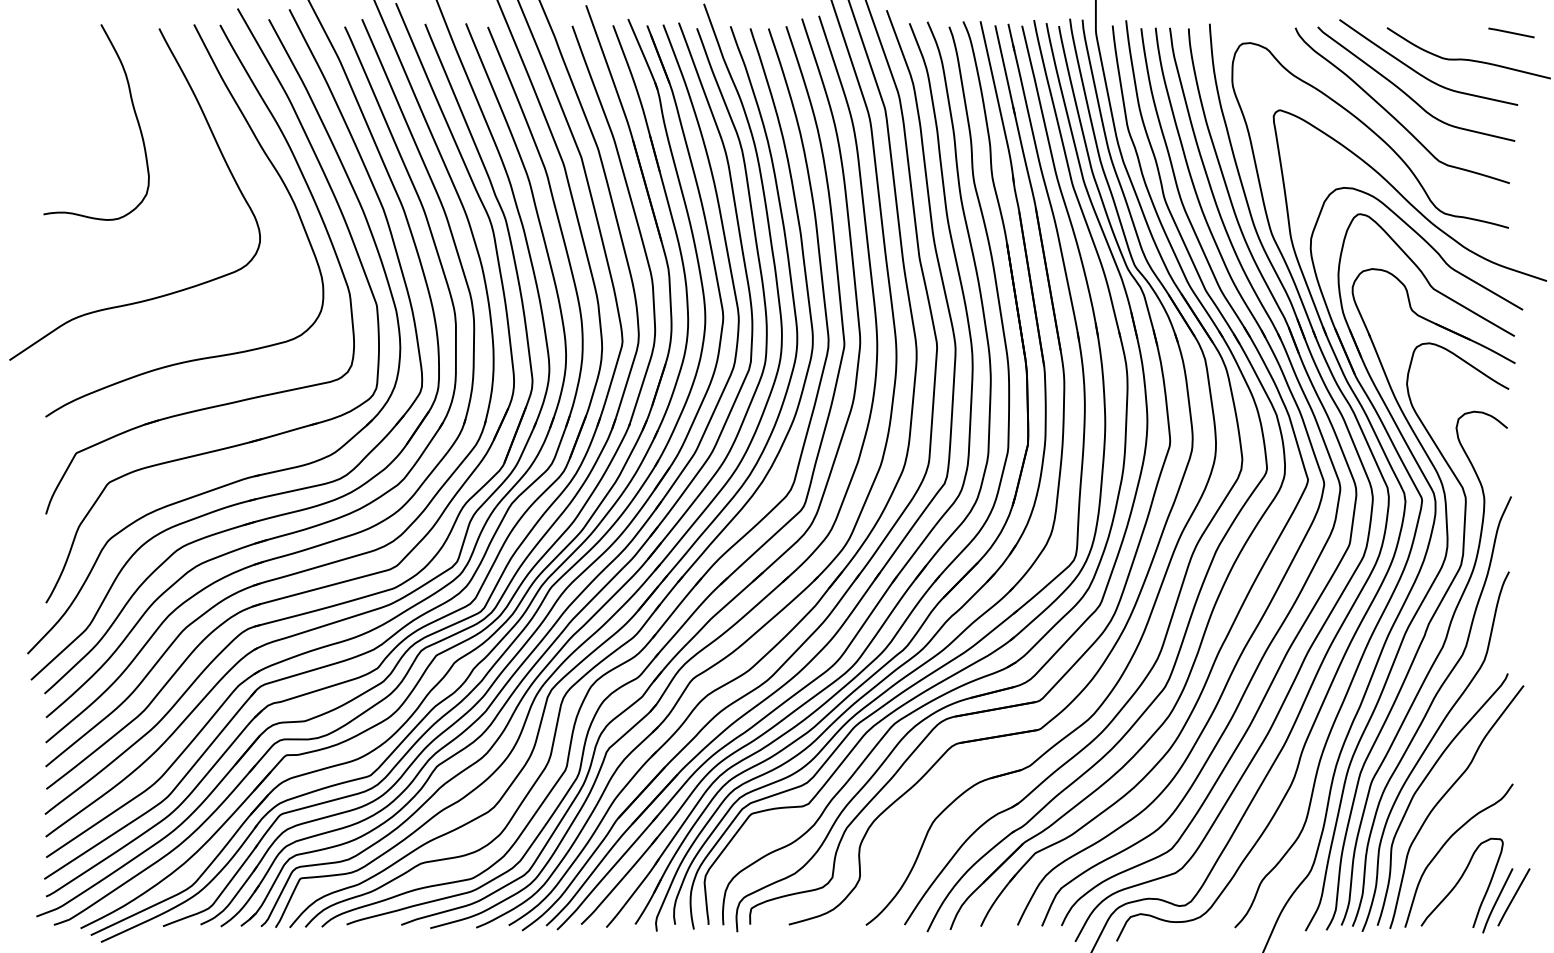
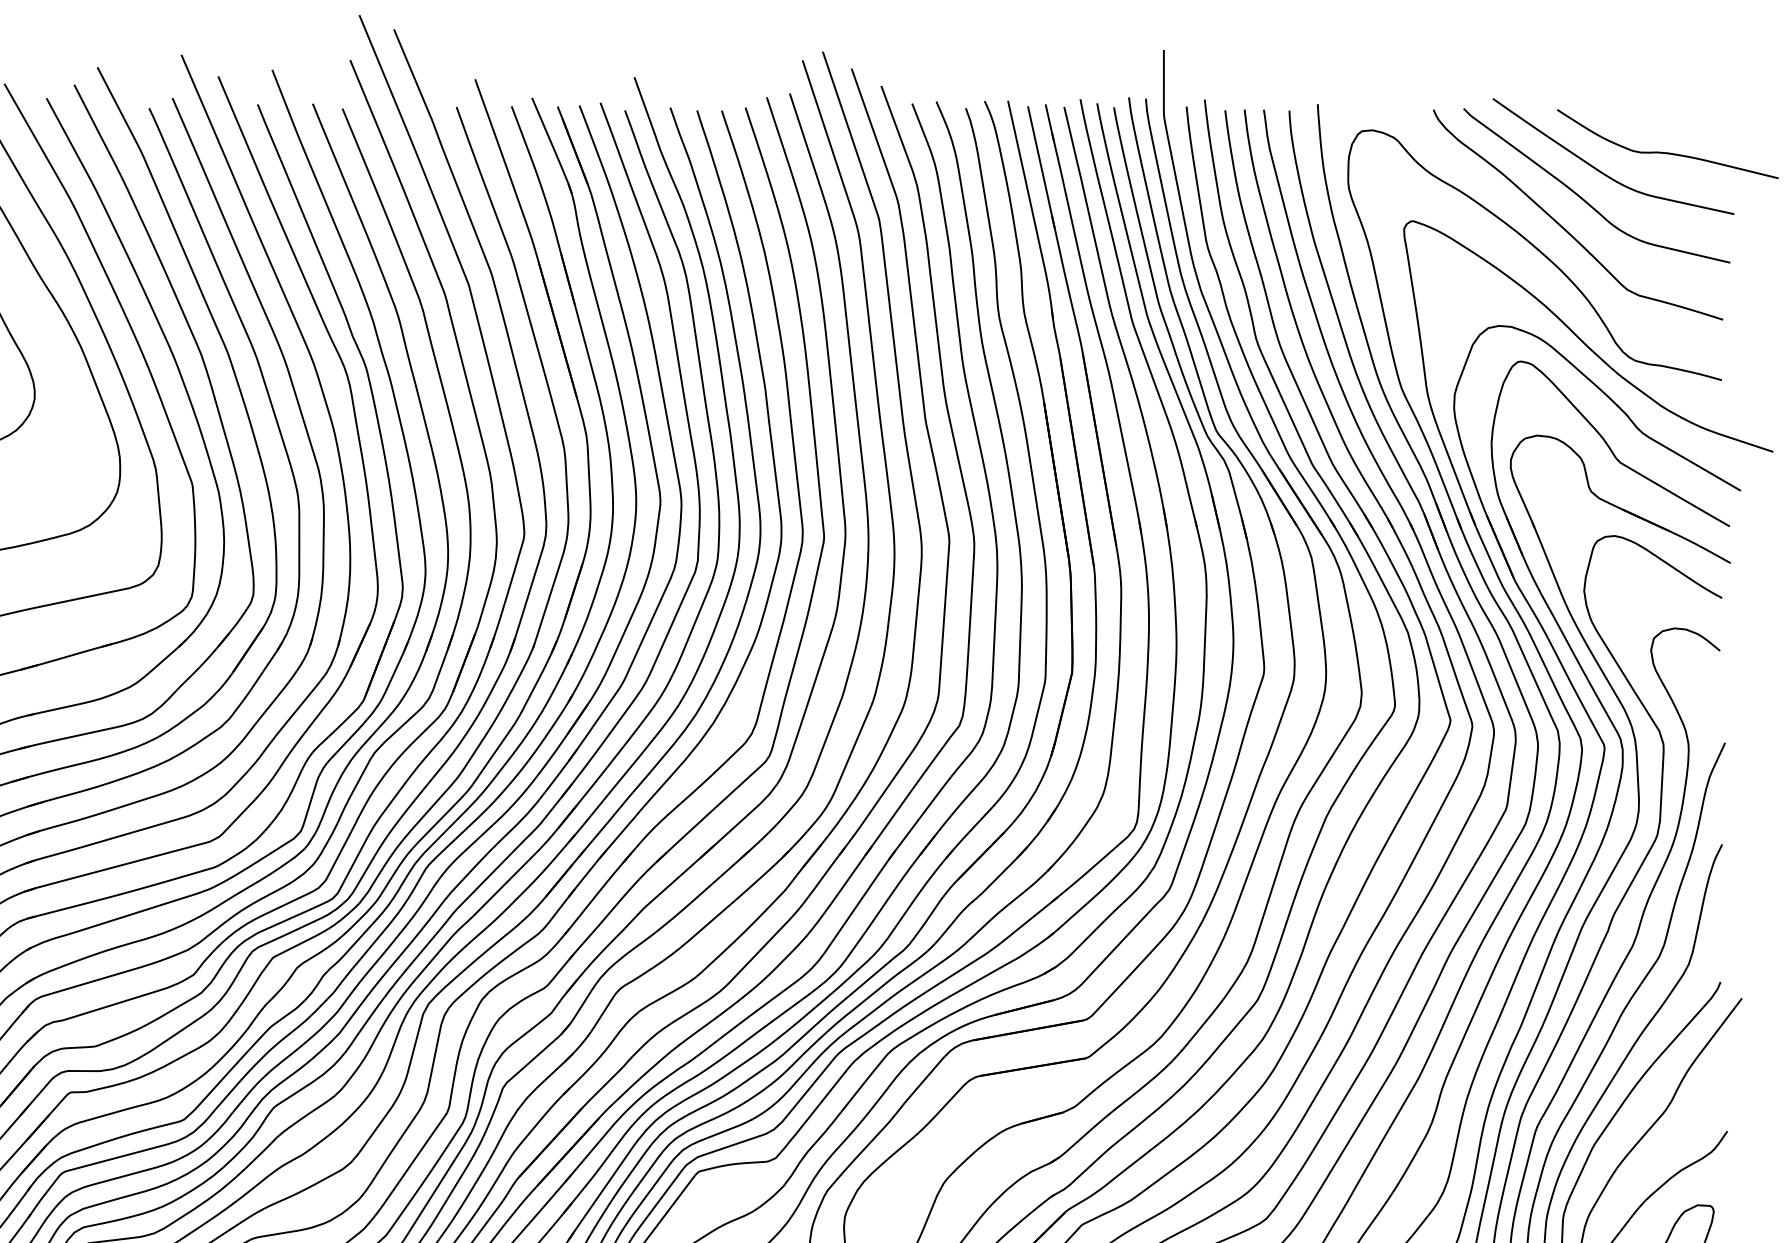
line: (1511, 32) -> (1725, 116), removed

